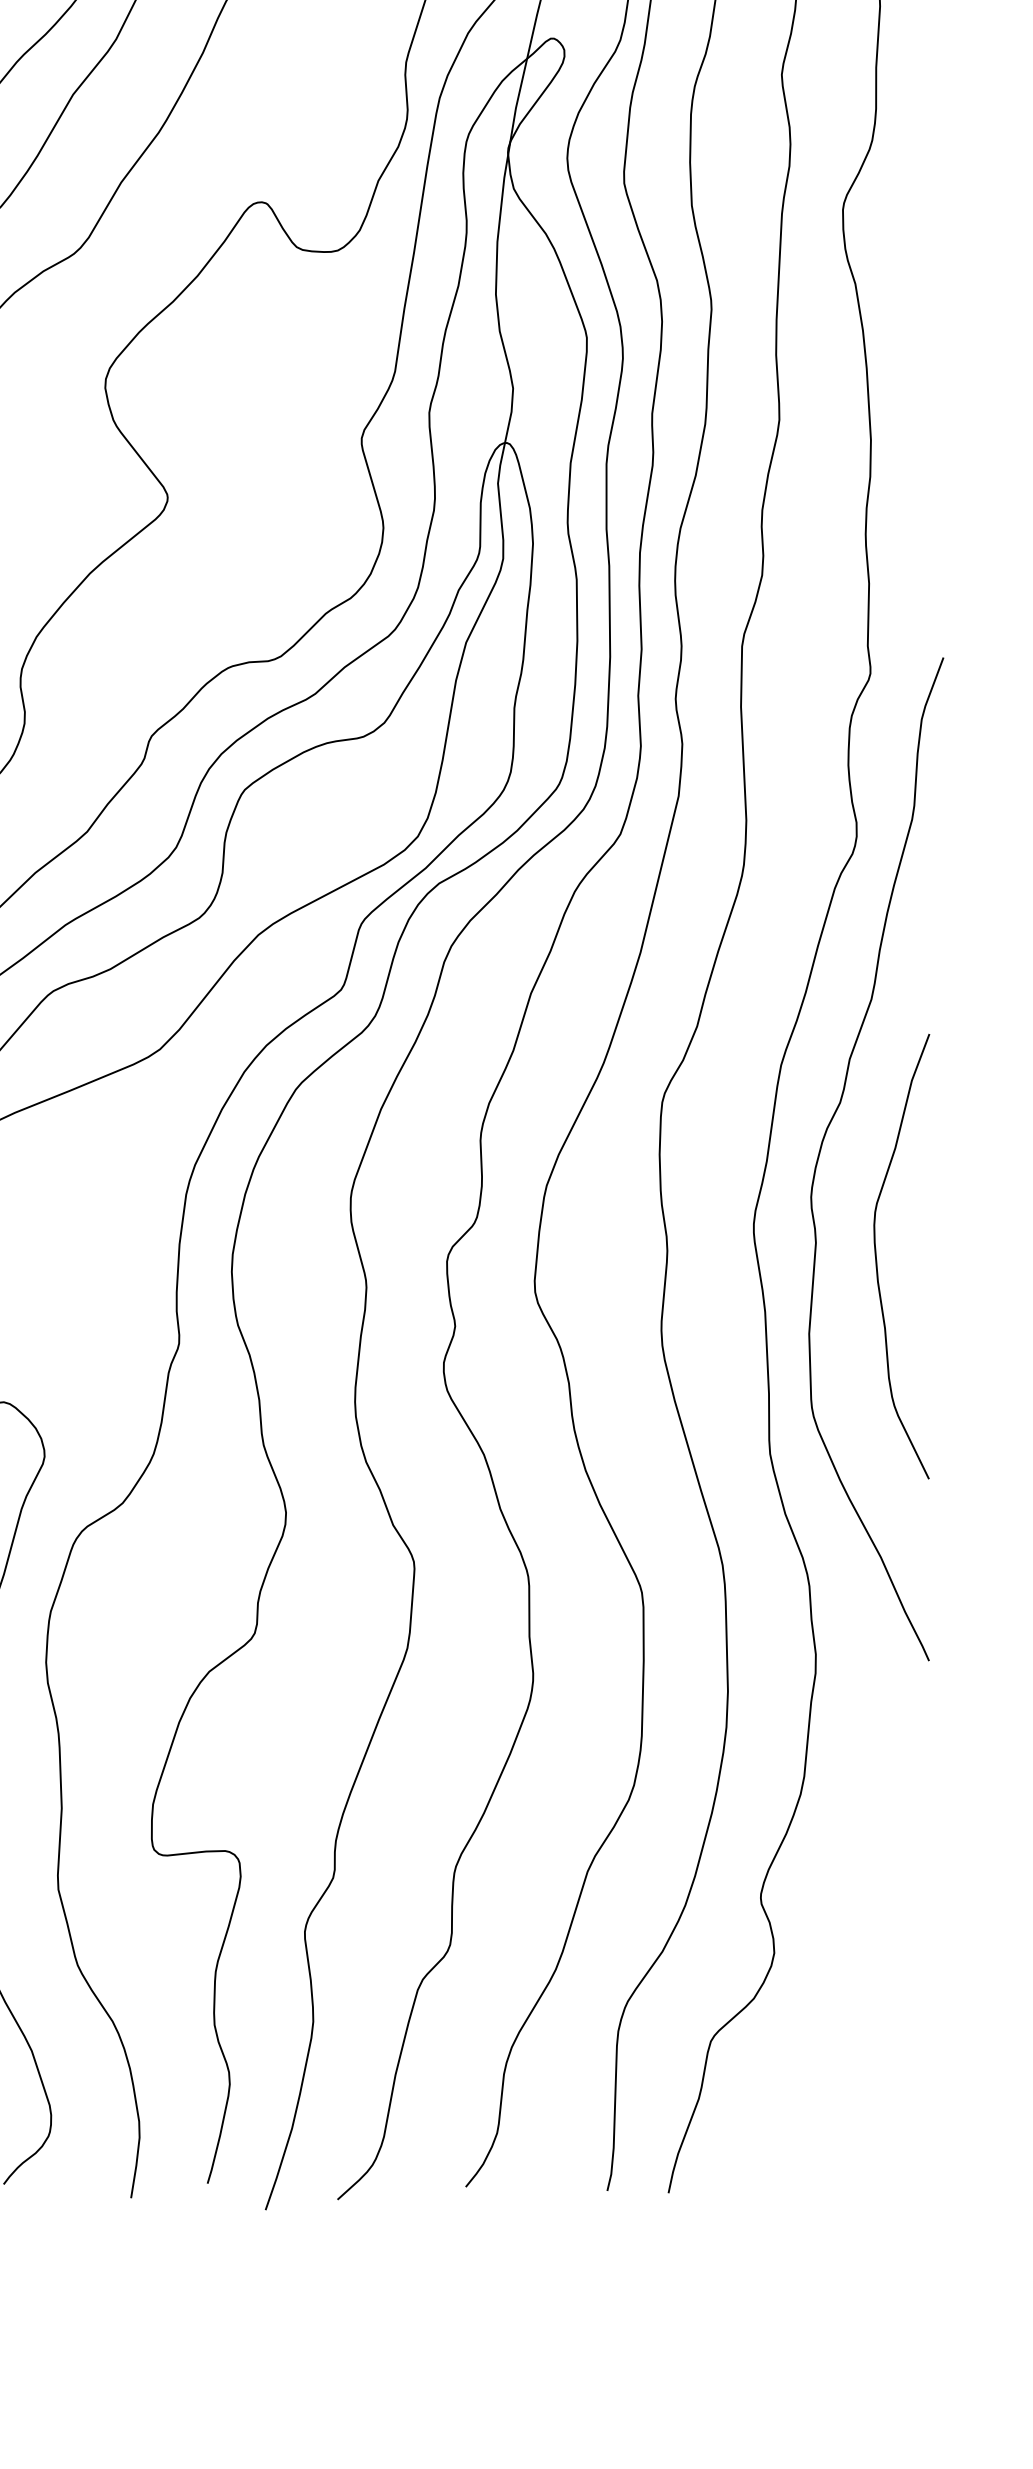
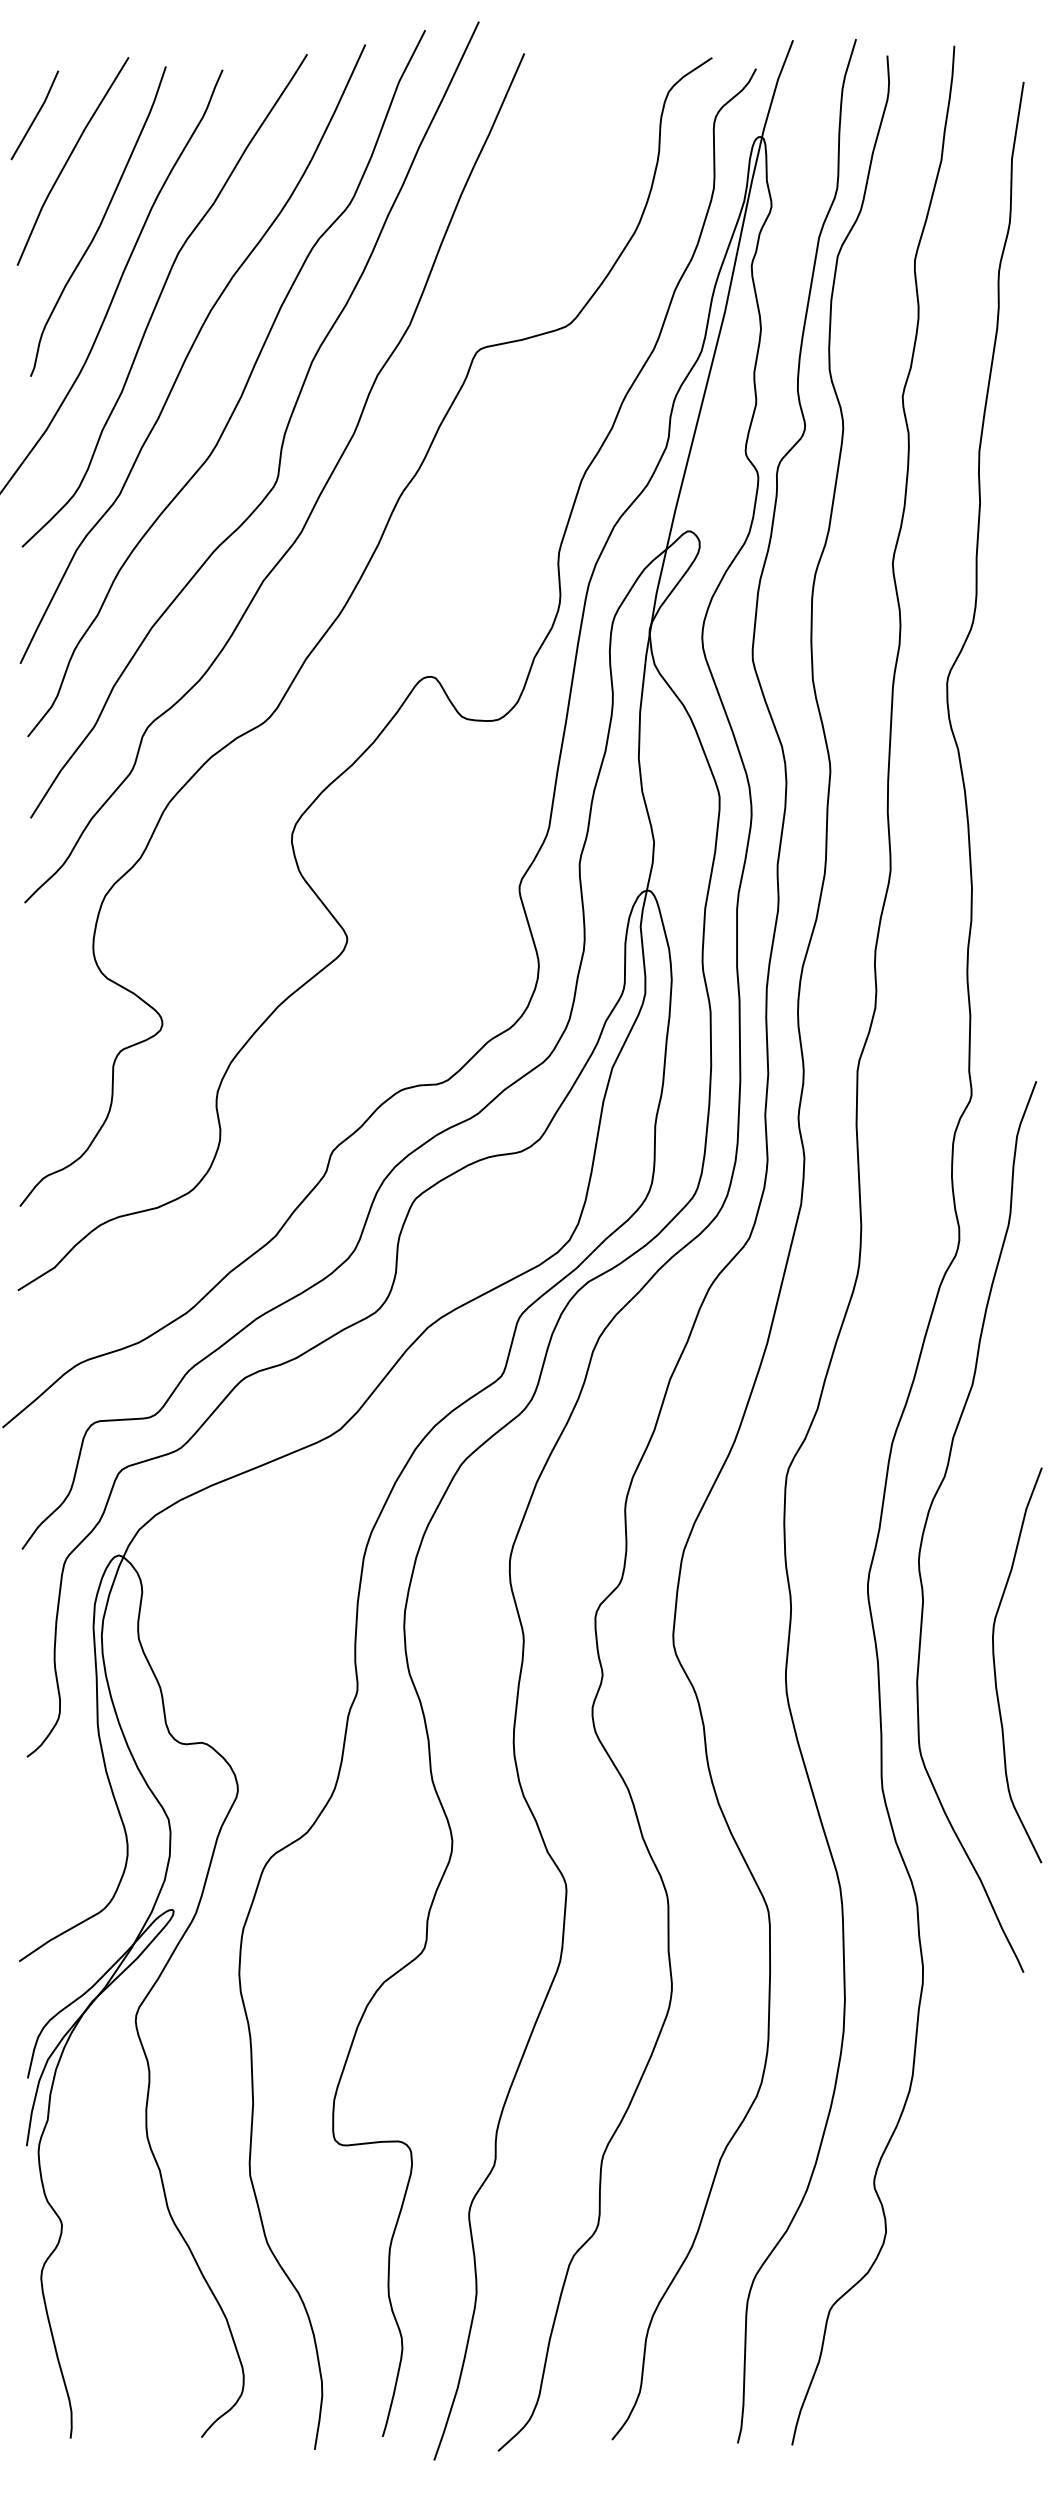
curve: (877, 1256) -> (995, 1665), moved

